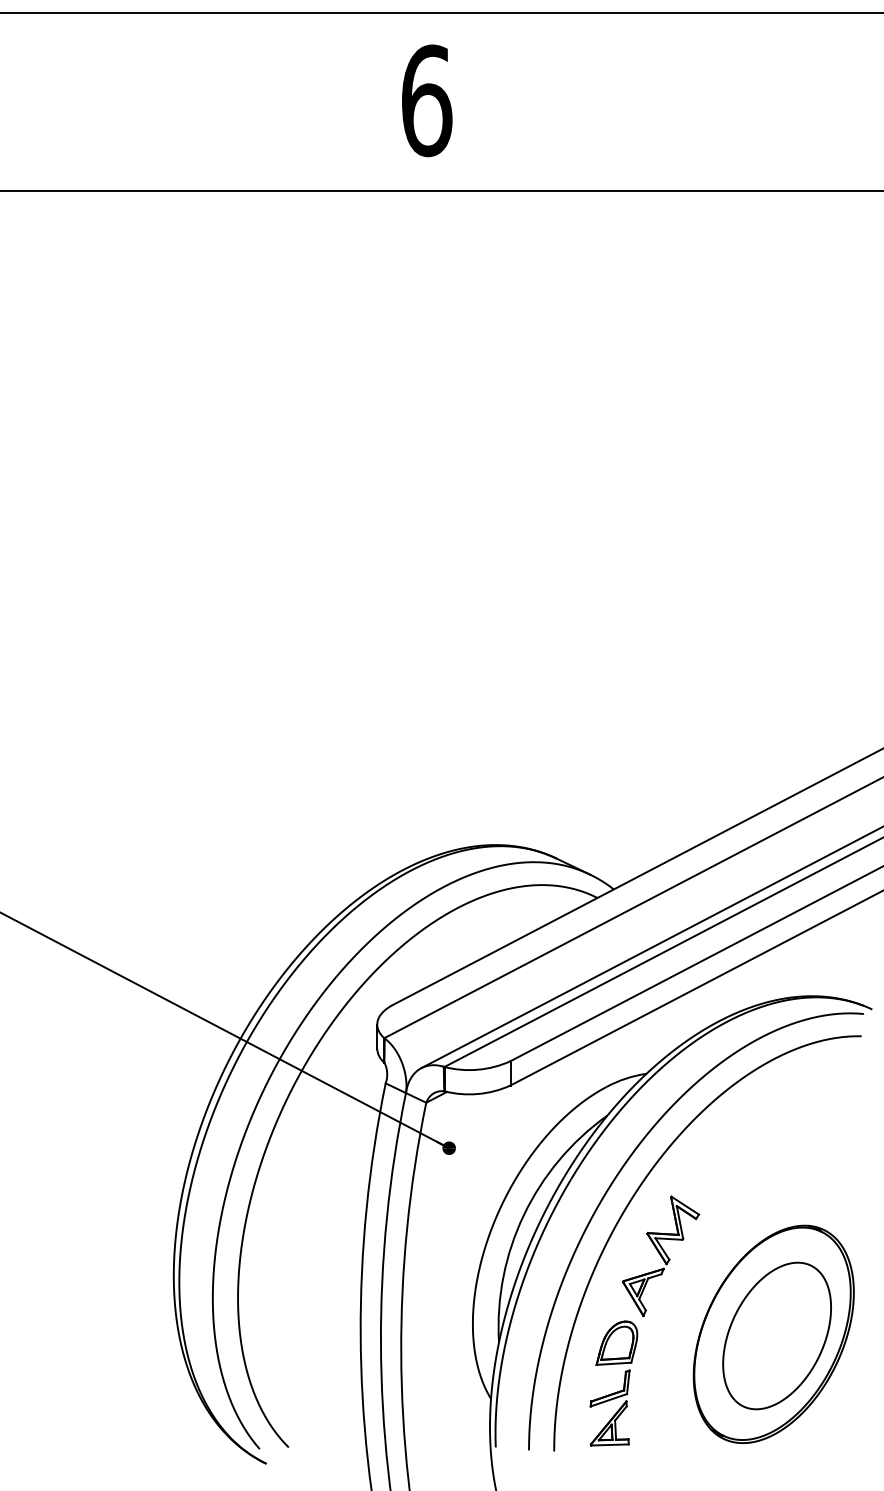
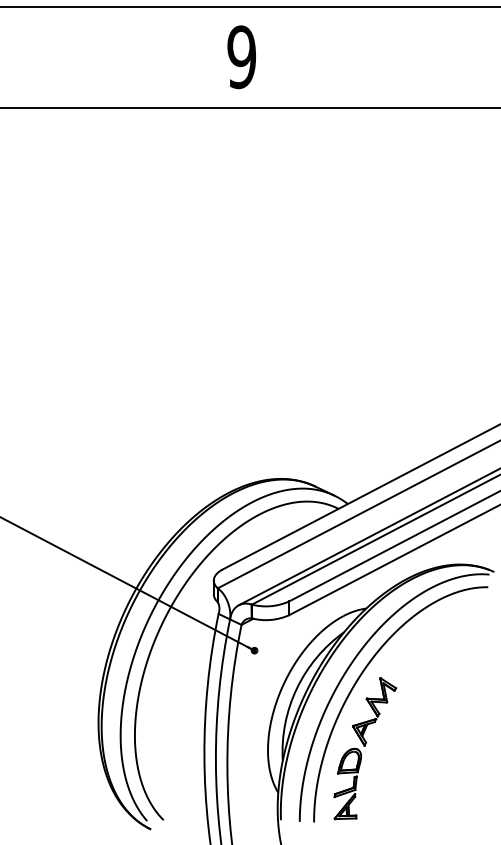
text: (426, 101) -> (241, 57), 6 -> 9
part: (773, 1333) -> (438, 755), removed

